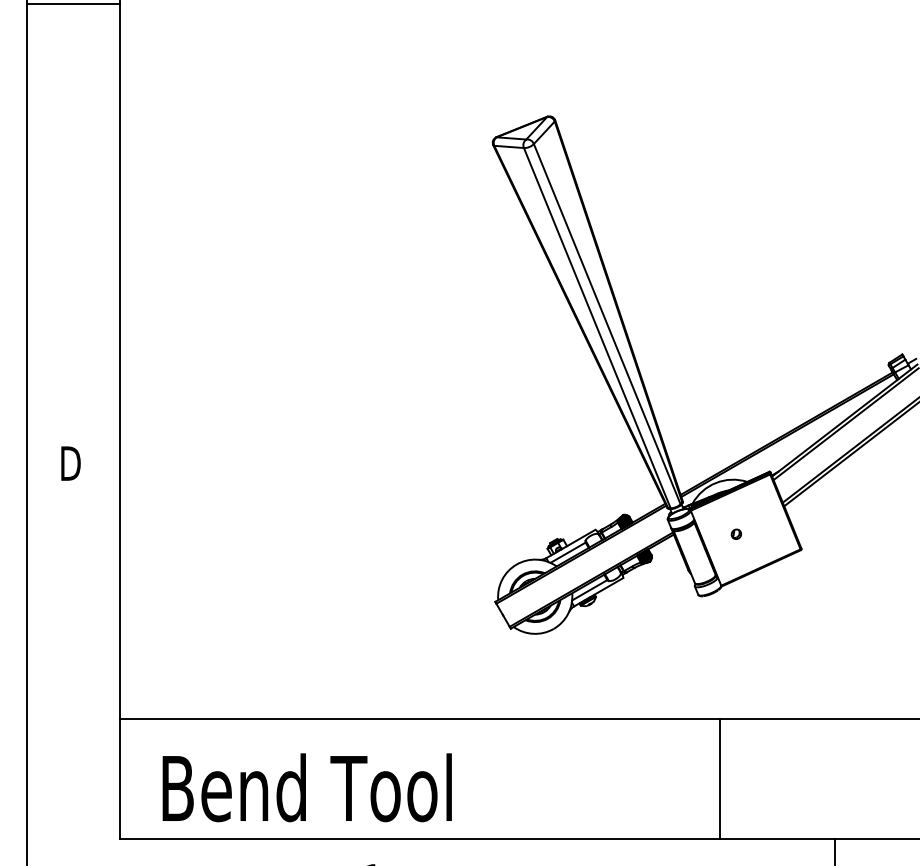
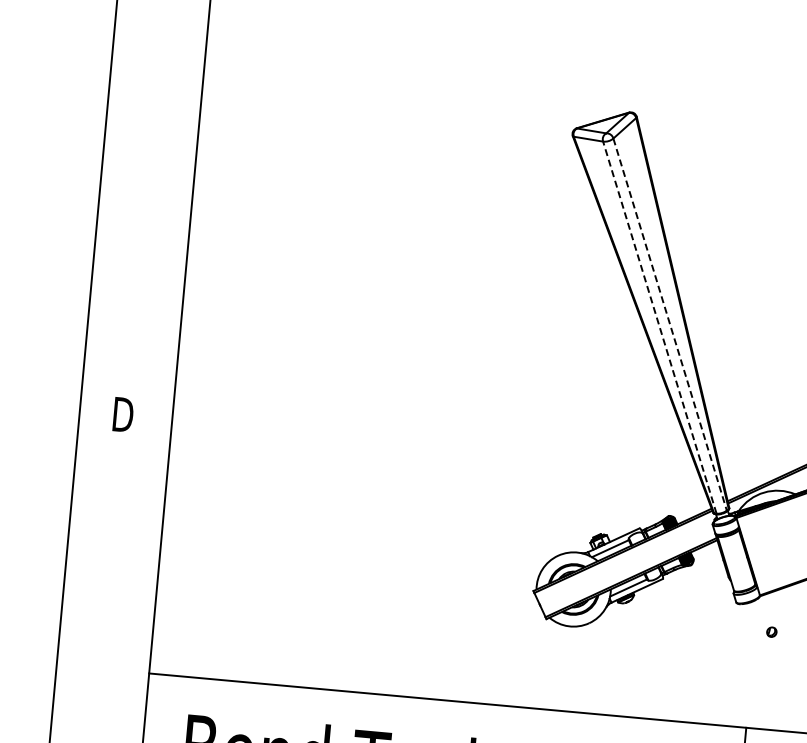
line: (607, 324) -> (670, 324), solid -> dashed
line: (597, 327) -> (660, 327), solid -> dashed
part: (736, 533) -> (771, 631), moved

